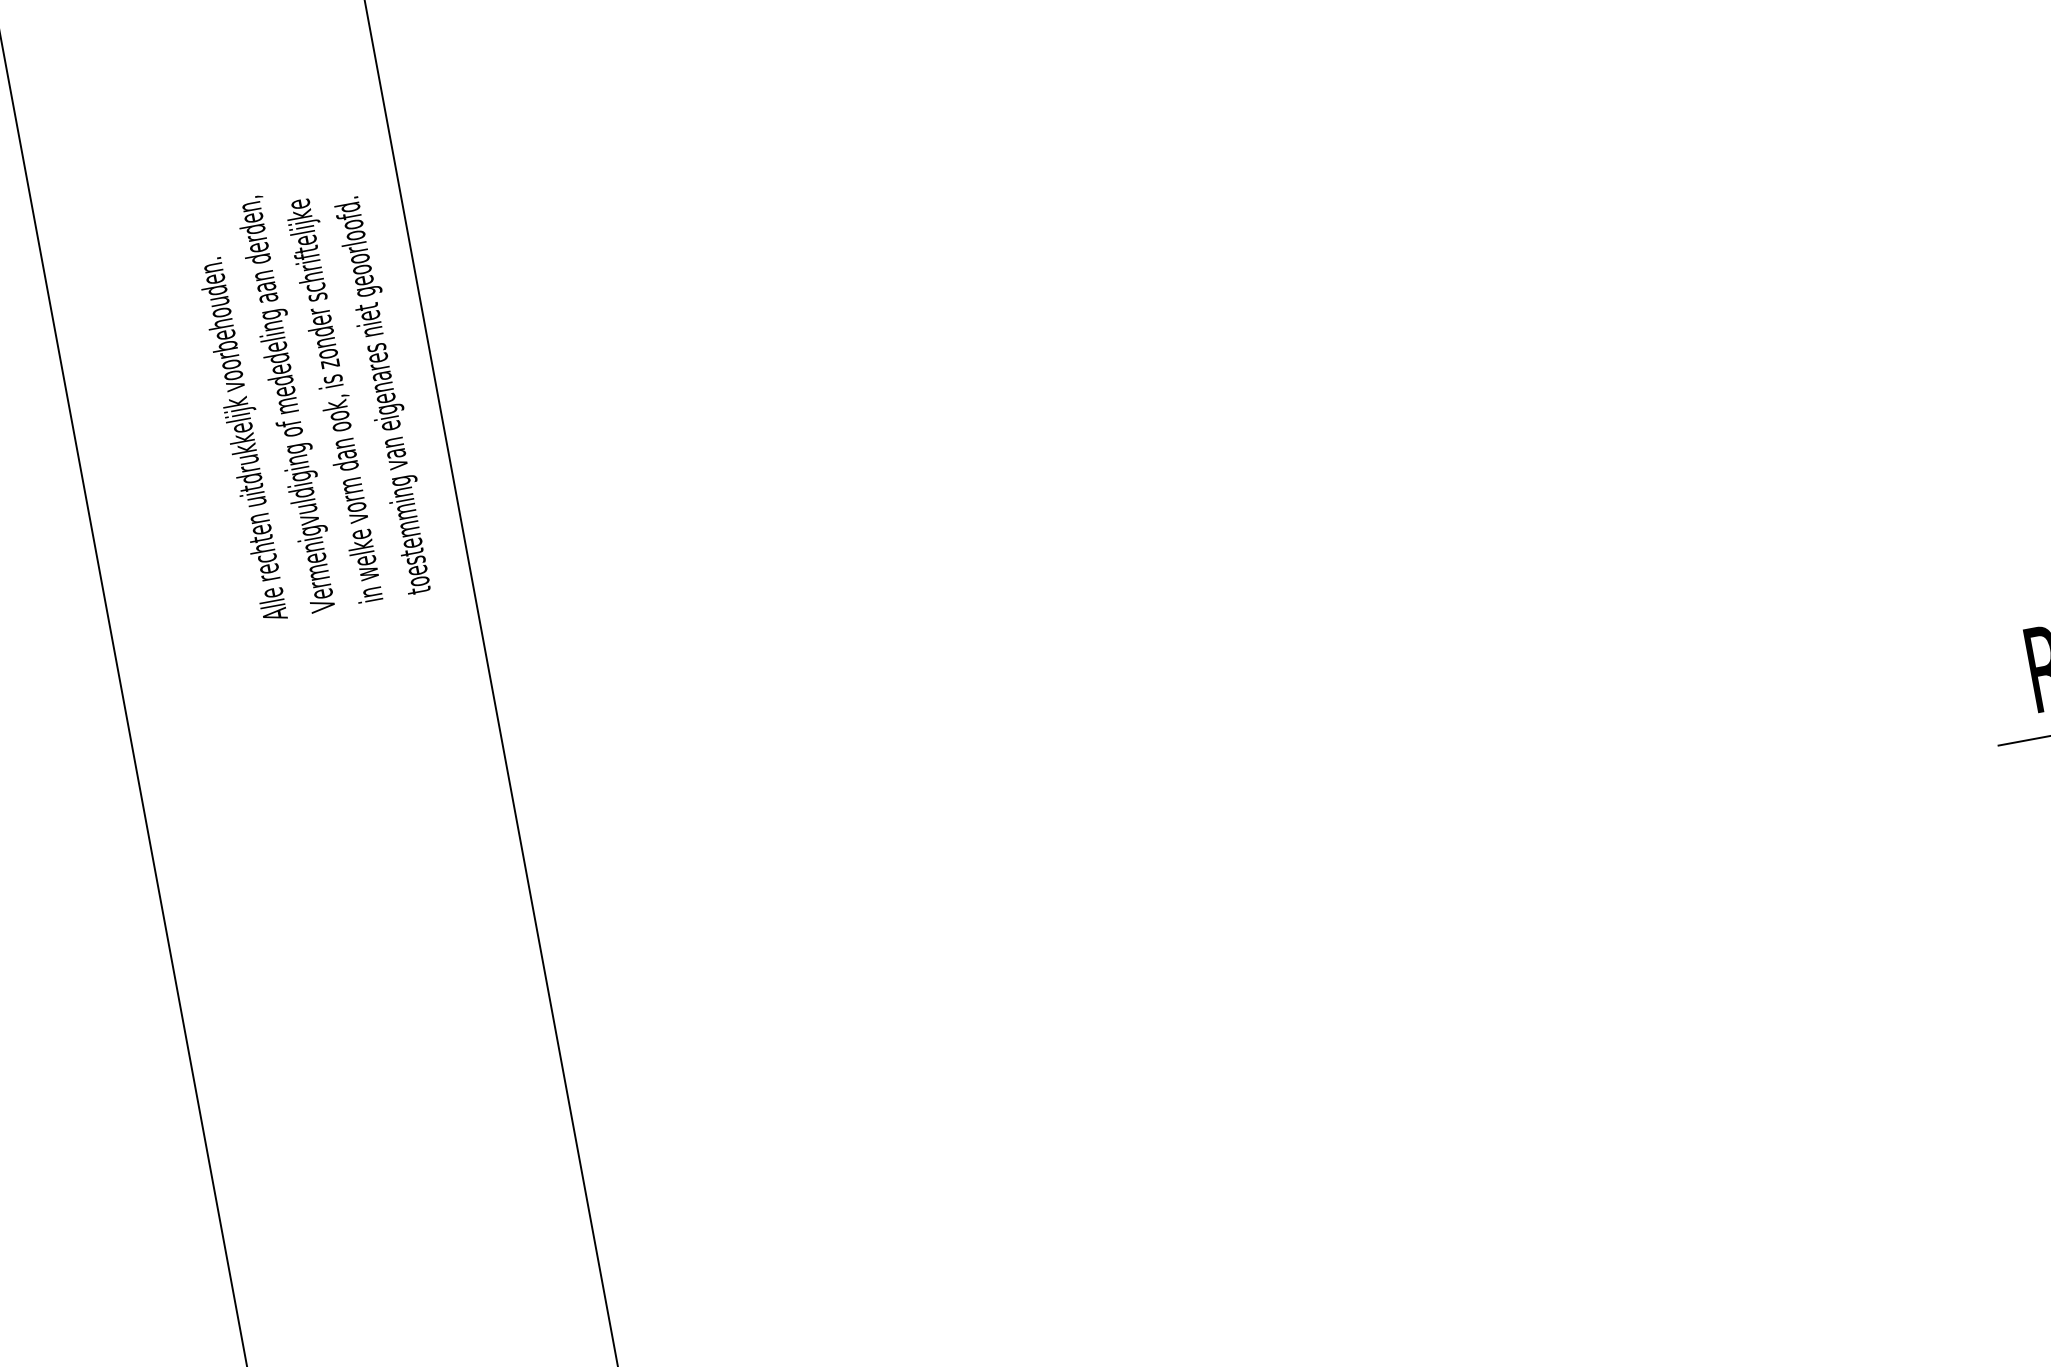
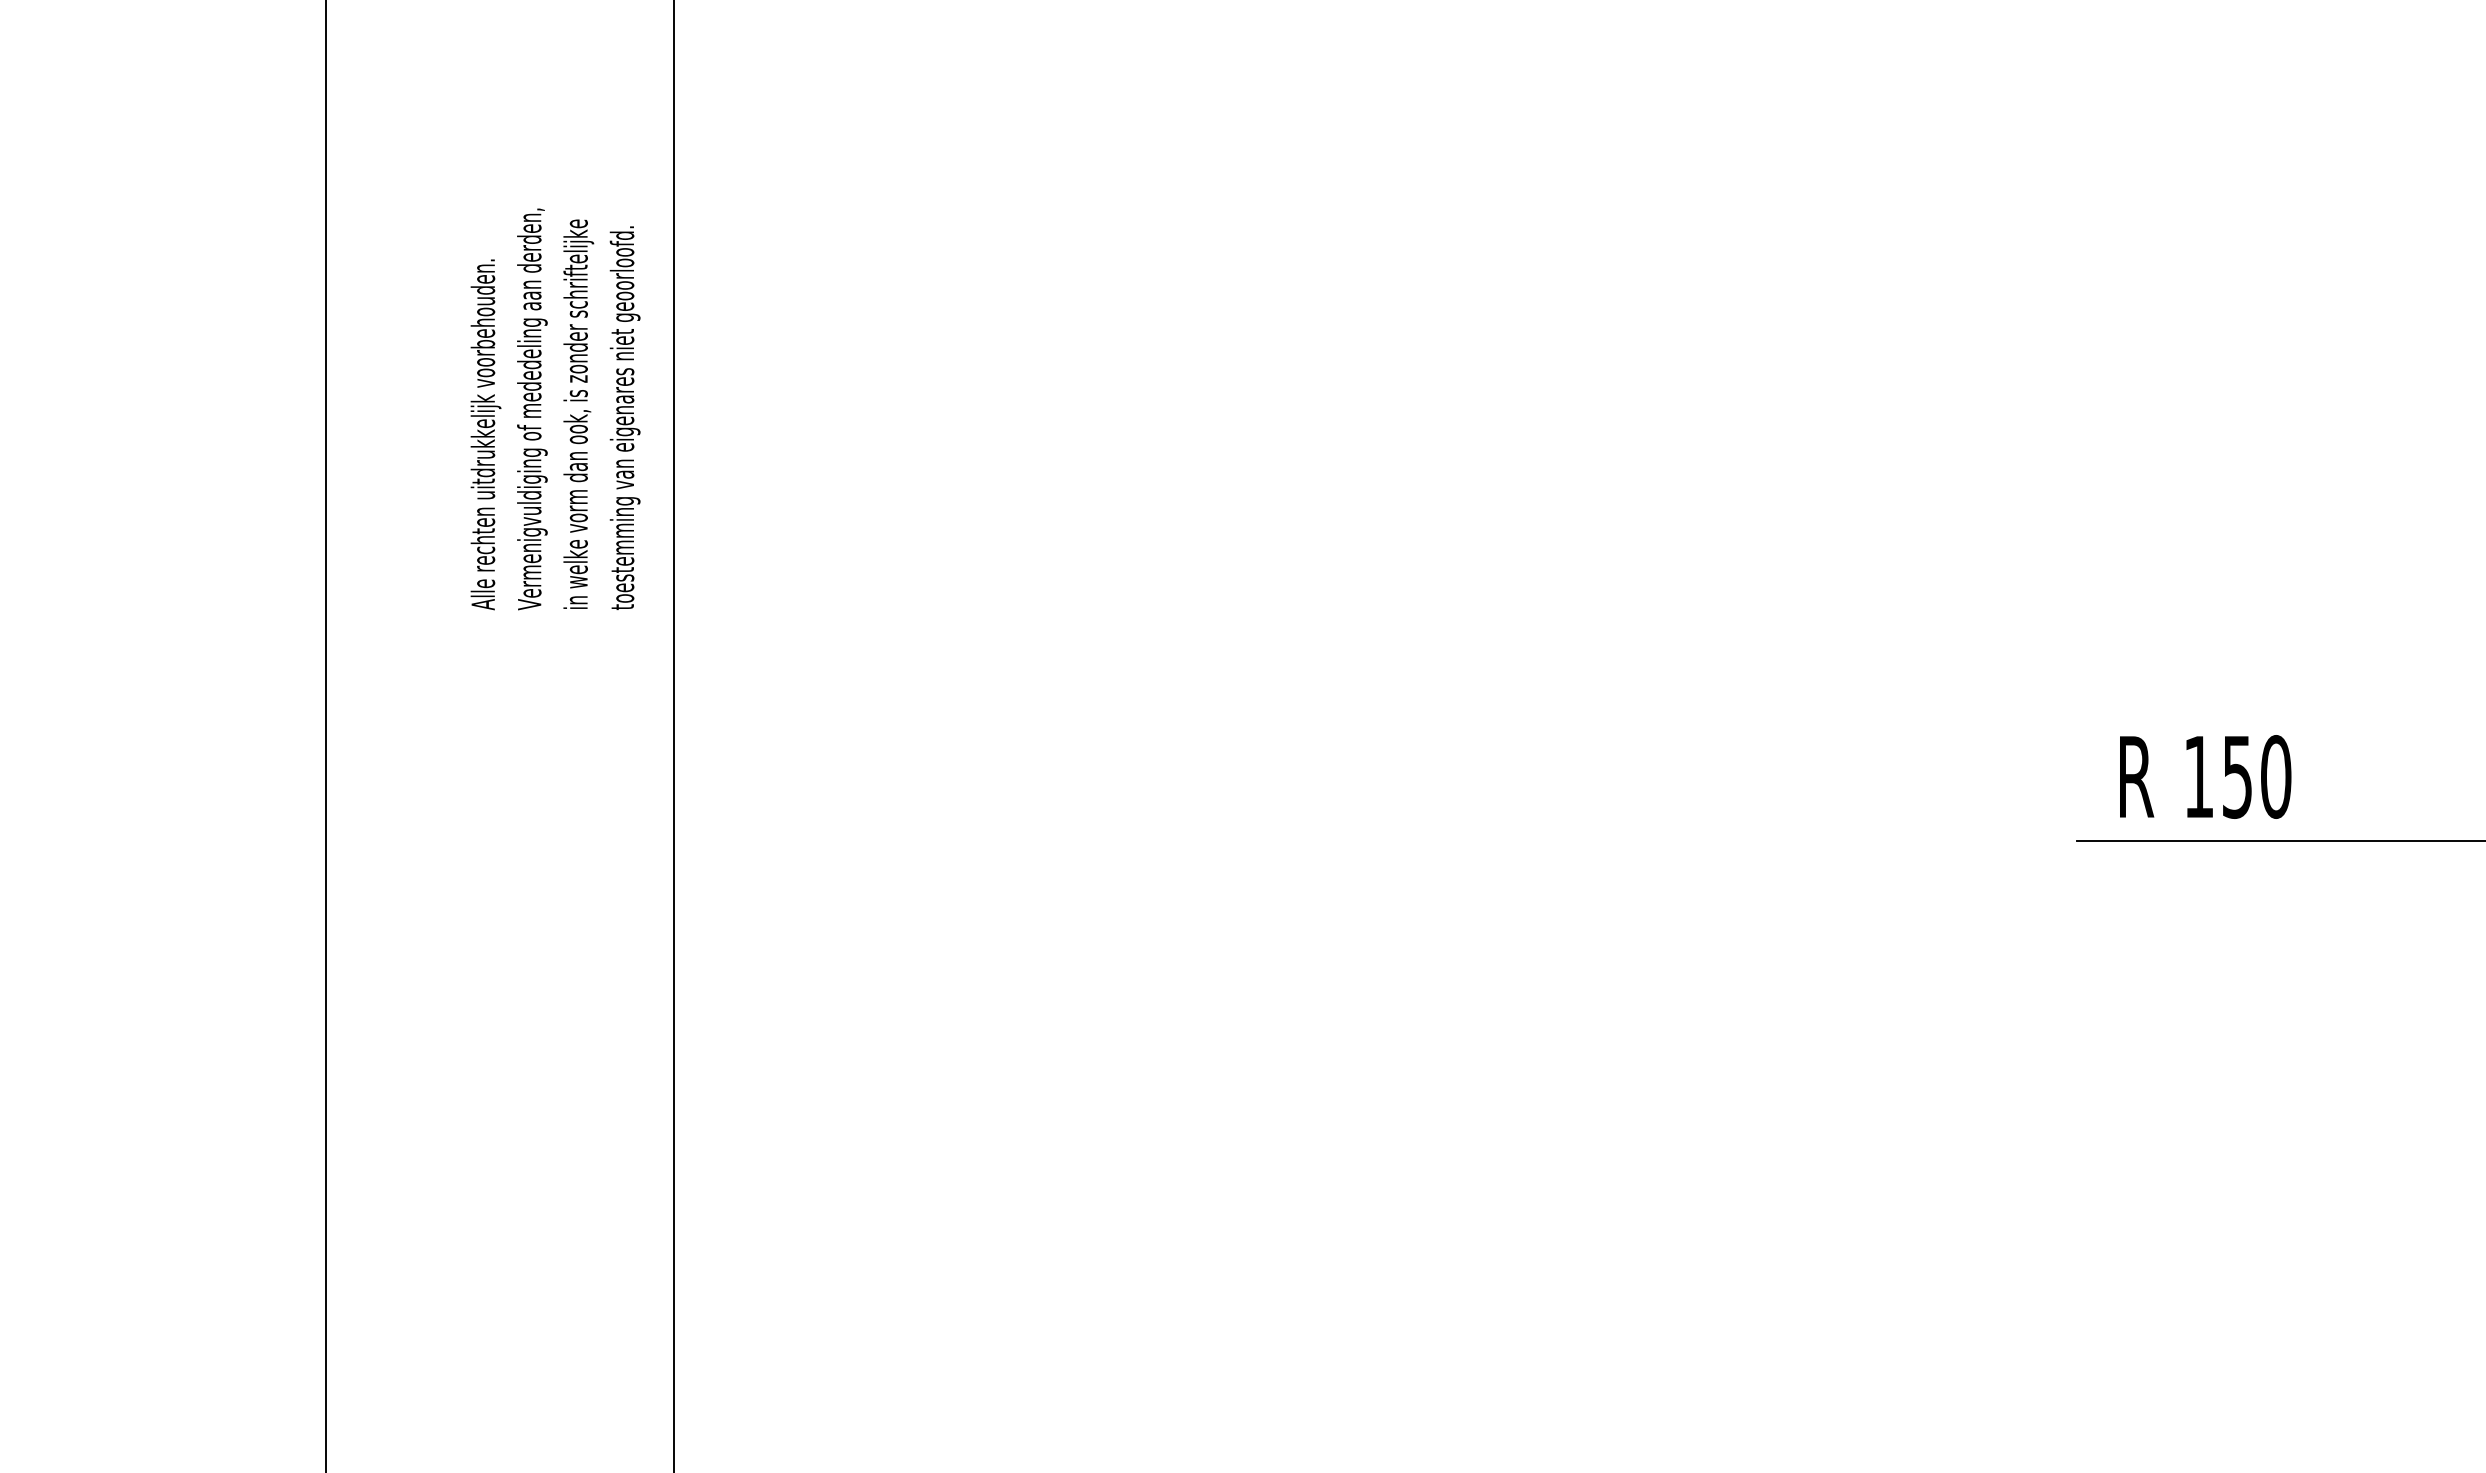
text: (312, 399) -> (555, 409), moved

